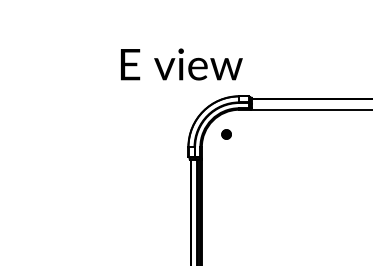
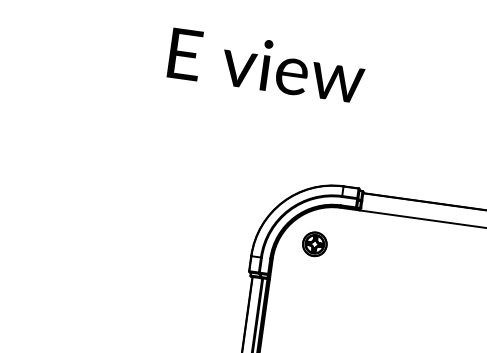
text: (181, 64) -> (266, 65), moved
part: (226, 134) -> (314, 244), size x1.67

